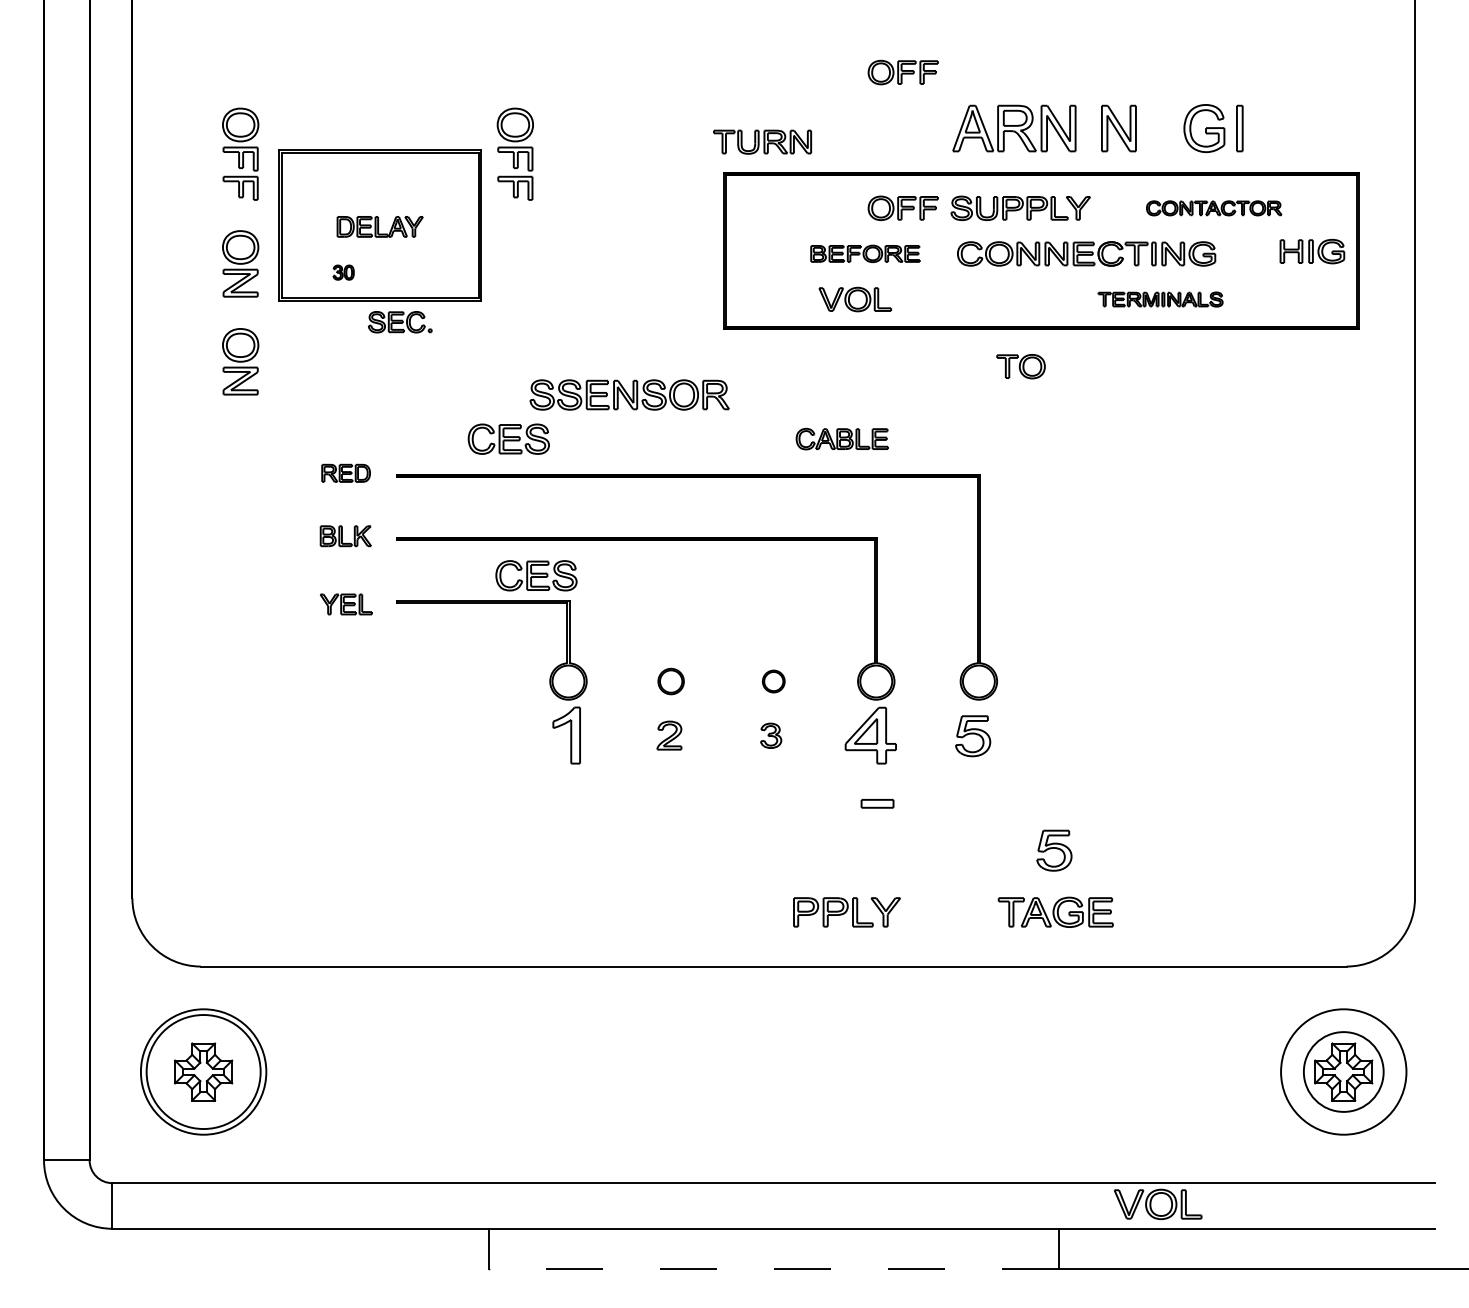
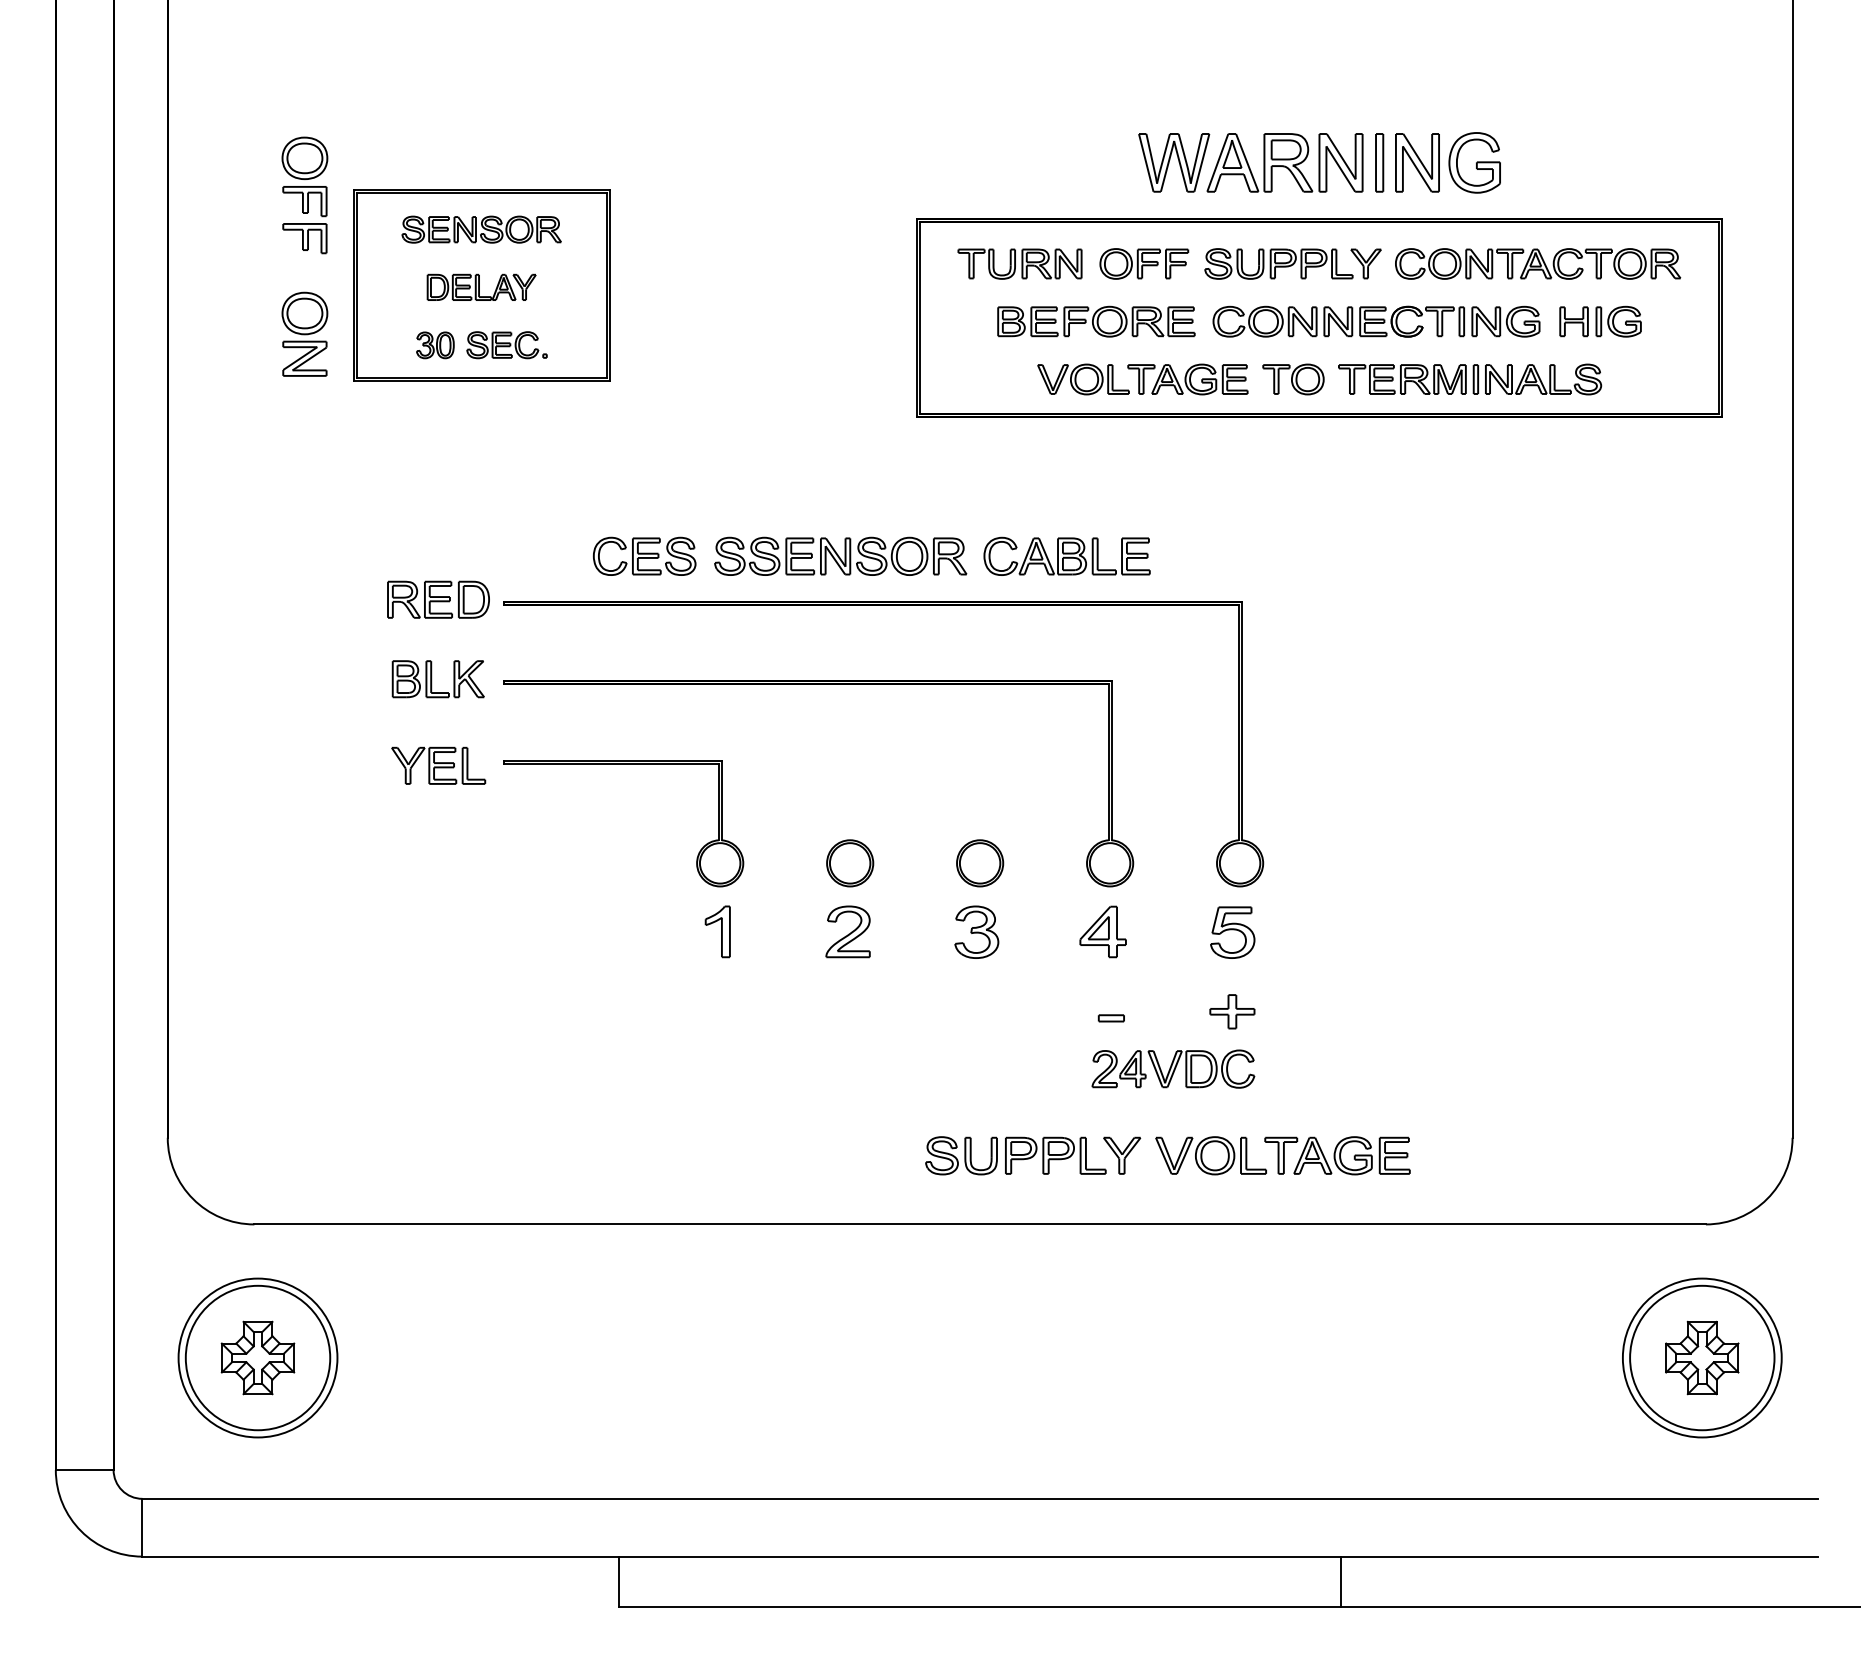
part: (903, 72) -> (1144, 91), removed
part: (927, 128) -> (1174, 162), added
part: (1204, 128) -> (1474, 162), moved
part: (1239, 128) -> (1379, 162), moved
part: (762, 141) -> (1019, 263), moved
part: (515, 154) -> (652, 195), removed
part: (380, 181) -> (481, 229), added
part: (1214, 207) -> (1538, 263), size x1.67
part: (1312, 251) -> (1600, 321), moved
part: (865, 253) -> (1096, 321), size x1.43
part: (343, 272) -> (435, 345), size x1.43
part: (937, 299) -> (1187, 379), added
part: (1160, 299) -> (1470, 379), size x1.67
part: (399, 322) -> (506, 345), moved
part: (240, 361) -> (304, 457), removed
part: (1021, 366) -> (1293, 379), moved
part: (629, 394) -> (840, 555), moved
part: (841, 438) -> (1066, 555), size x1.43
part: (346, 473) -> (438, 599), size x1.67
part: (345, 536) -> (437, 679), size x1.43
part: (536, 575) -> (679, 728), removed
part: (346, 604) -> (438, 765), size x1.43
part: (671, 681) -> (850, 863), size x1.43
part: (773, 681) -> (980, 863), size x1.67
part: (566, 735) -> (717, 931), size x0.71
part: (668, 735) -> (847, 931), size x1.43
part: (770, 735) -> (976, 931), size x1.67
part: (870, 735) -> (1102, 931), size x0.71
part: (972, 798) -> (1232, 1011), added
part: (876, 803) -> (1110, 1018), size x0.62
part: (926, 843) -> (1173, 1068), added
part: (1054, 850) -> (1335, 1077), removed
part: (758, 912) -> (961, 1155), added
circle: (1343, 1071) -> (1702, 1357), size x1.43
part: (1157, 1204) -> (1210, 1155), moved
line: (773, 1268) -> (979, 1607), dashed -> solid

